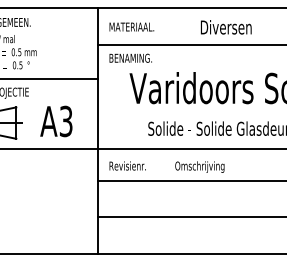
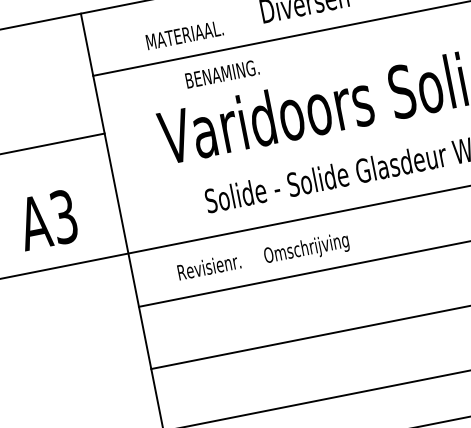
text: (131, 26) -> (183, 34), moved
text: (130, 57) -> (221, 72), moved
text: (127, 165) -> (208, 266), moved

